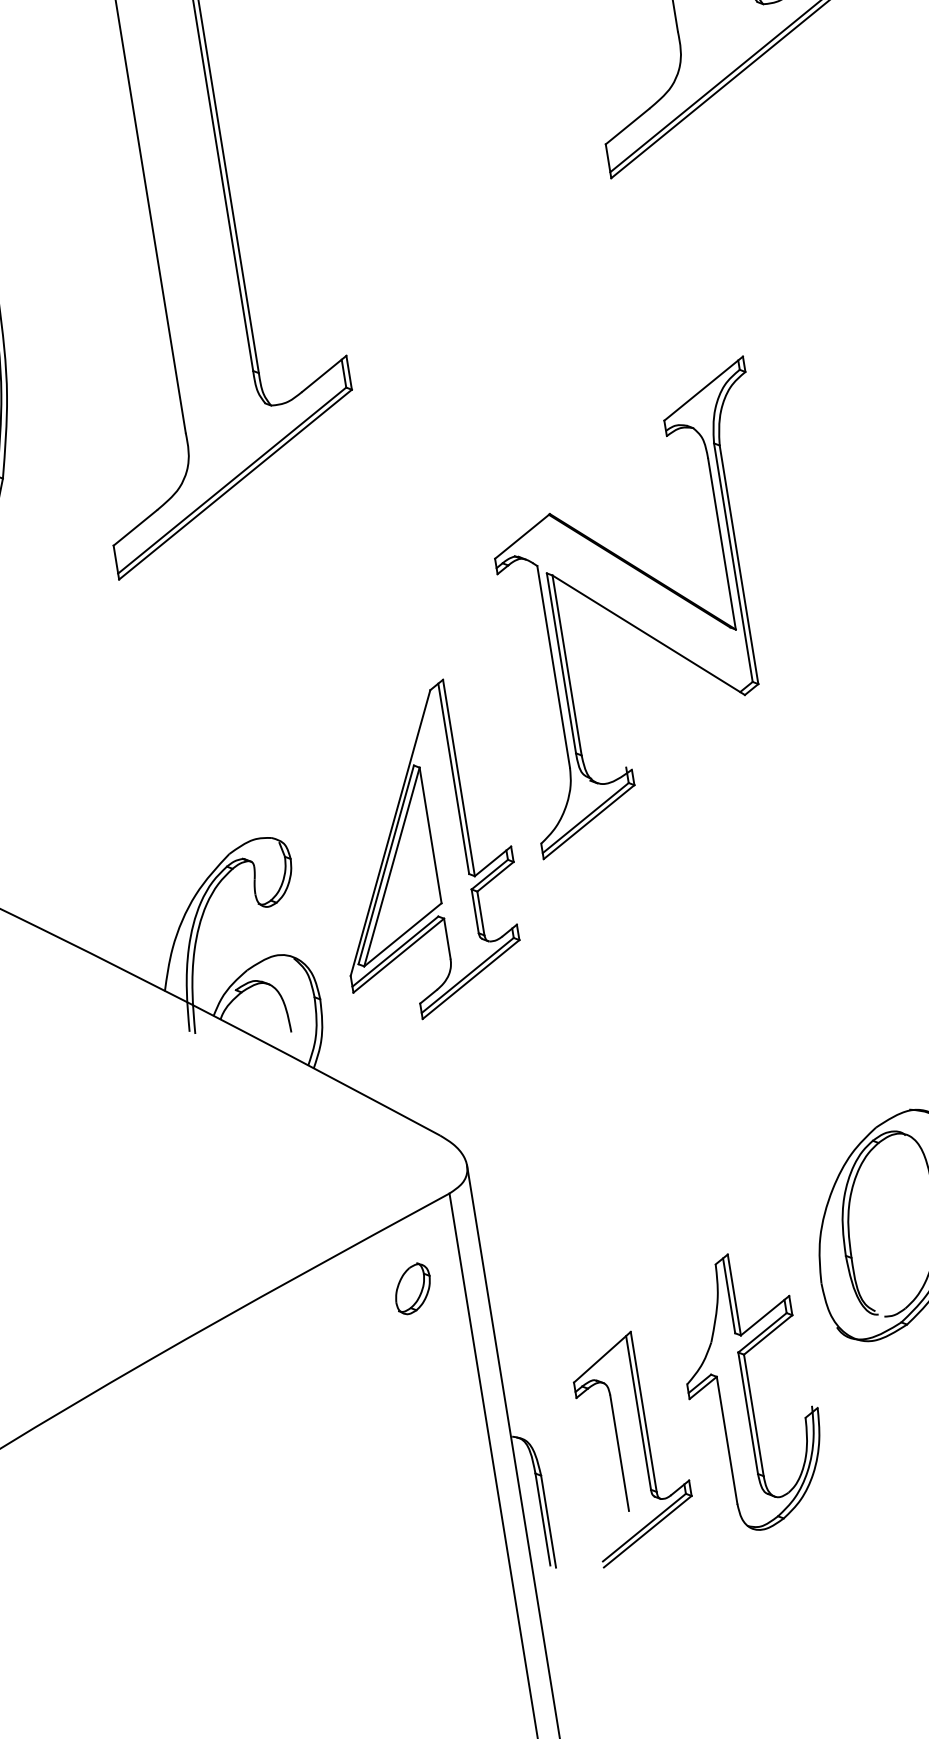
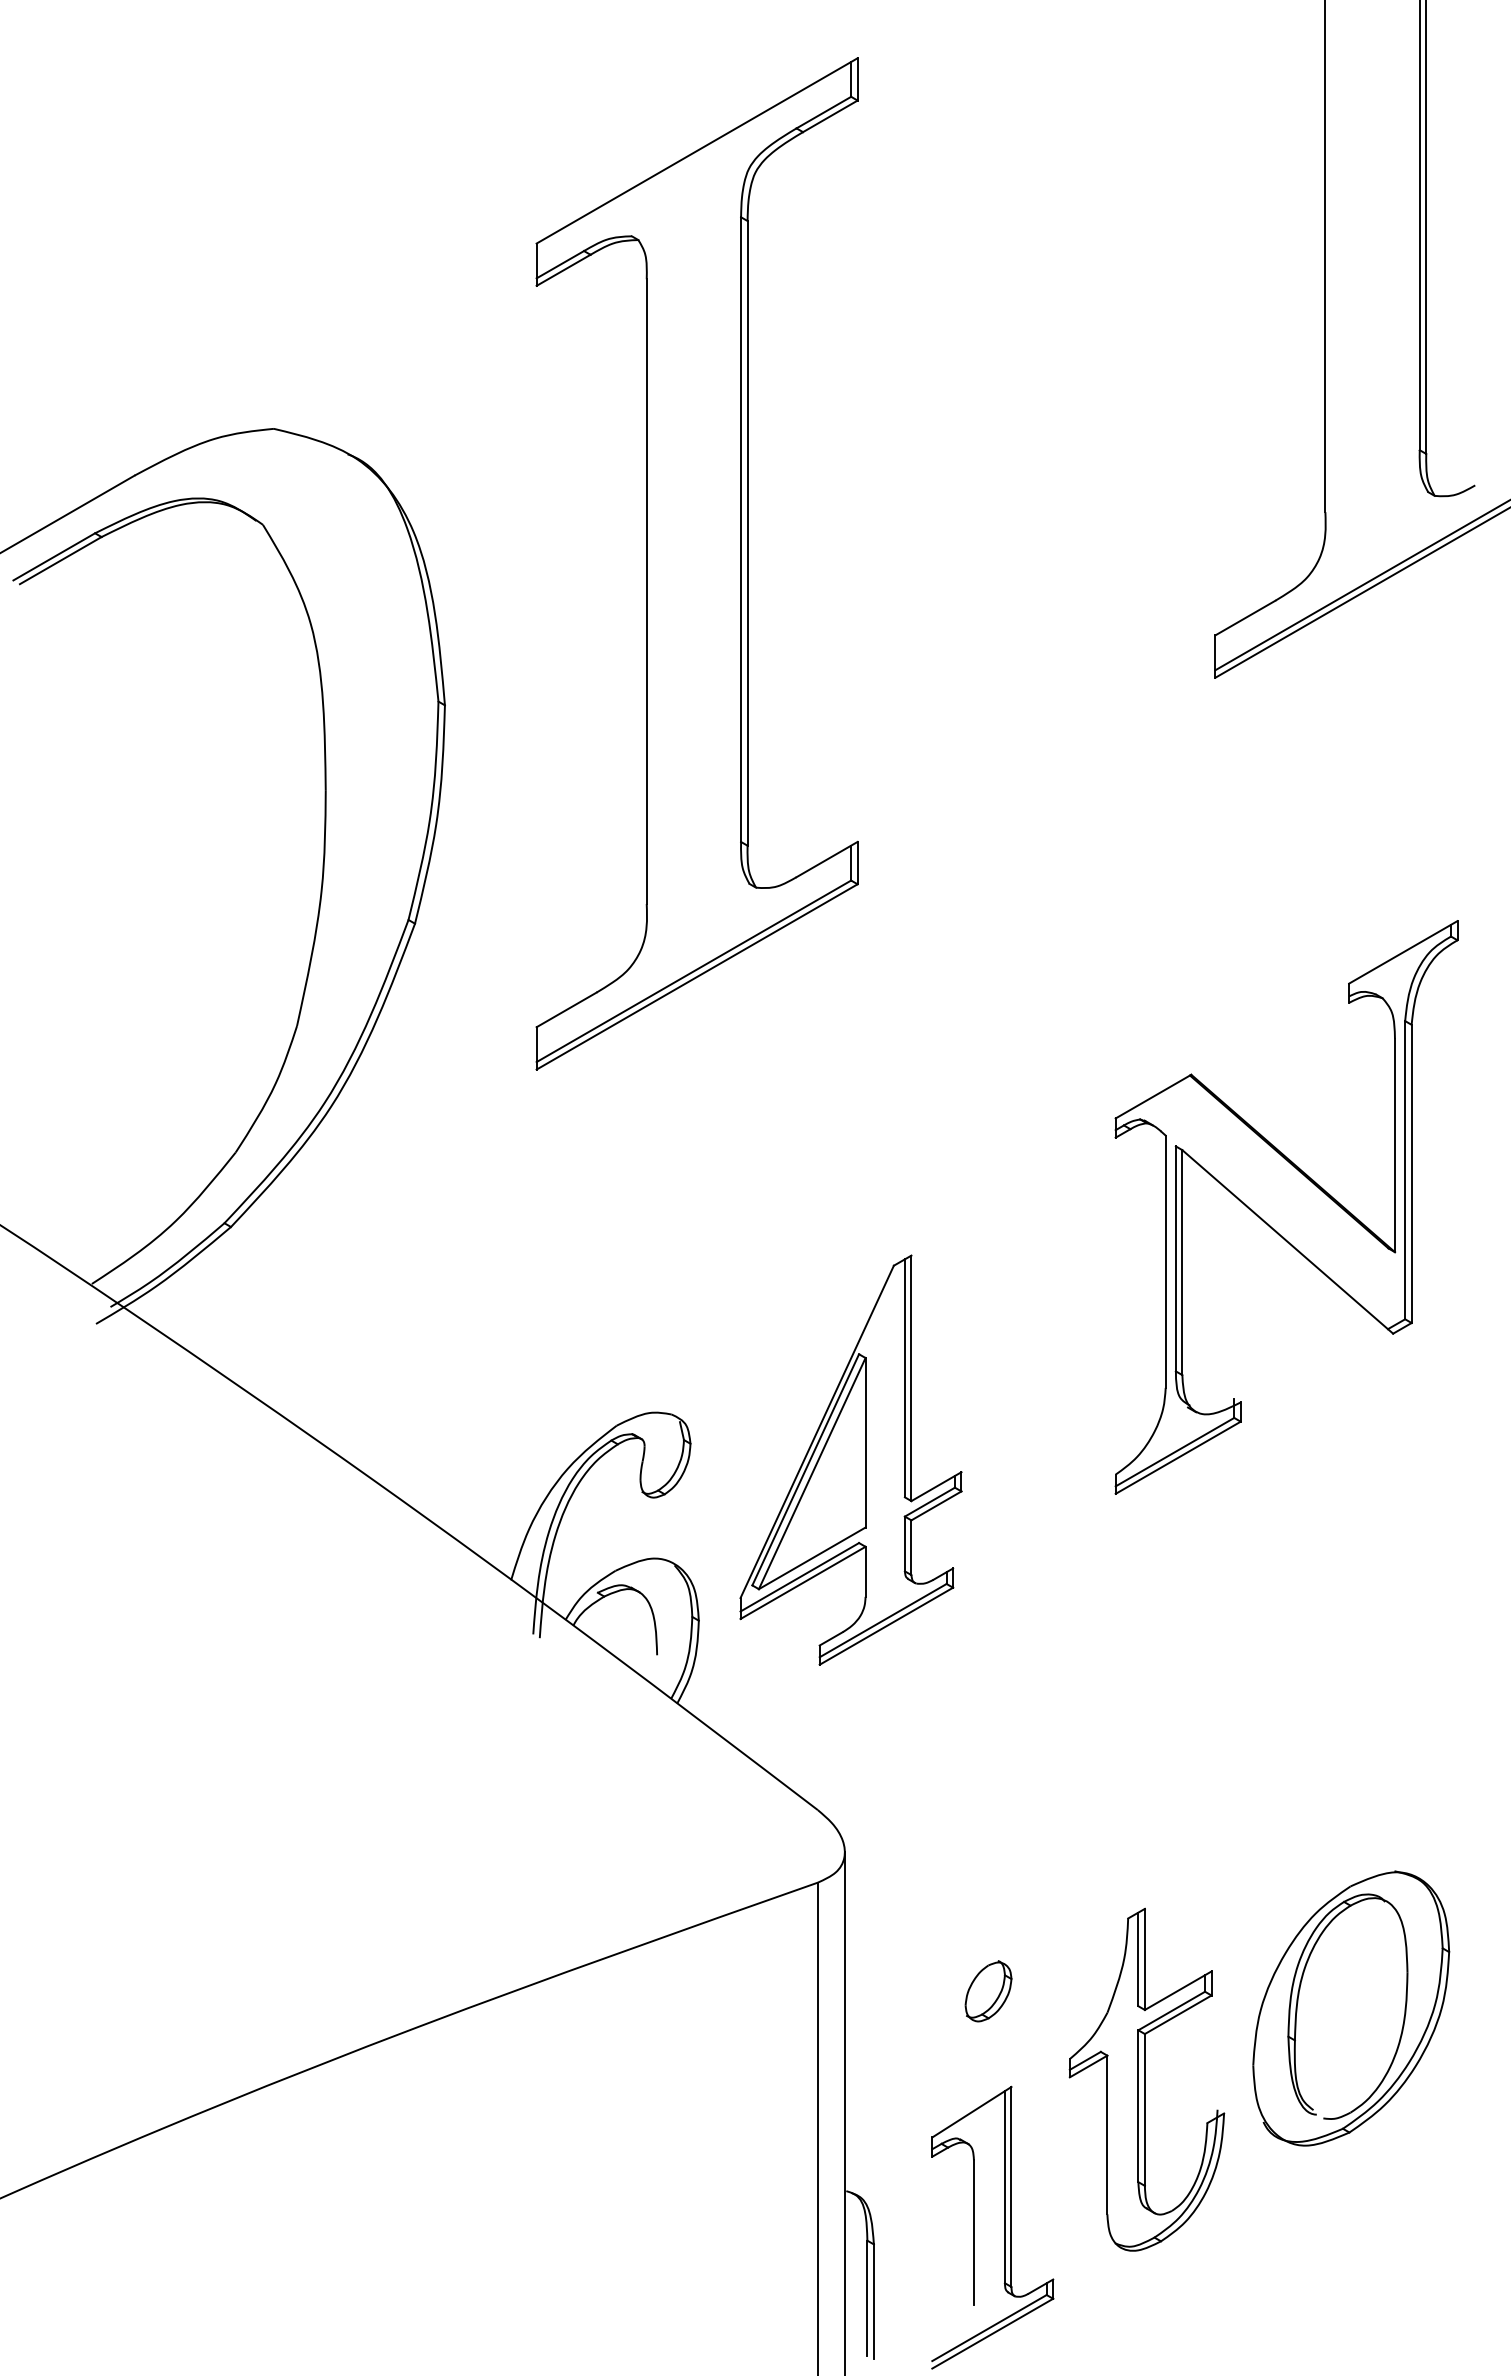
part: (643, 607) -> (1286, 1207), moved
part: (412, 1288) -> (988, 1991), moved
part: (751, 1390) -> (1146, 2079), moved

